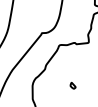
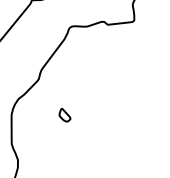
part: (72, 85) -> (63, 114), moved

